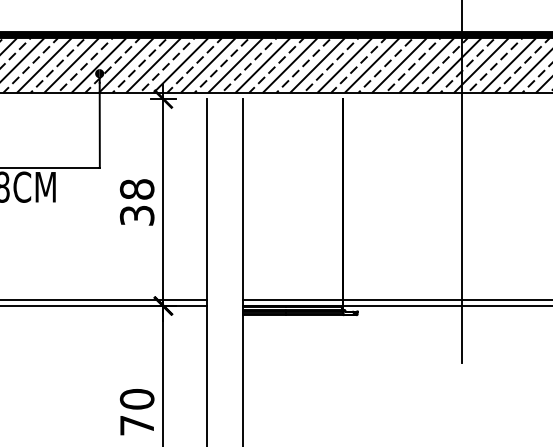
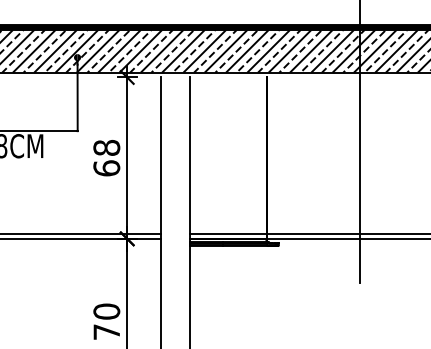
text: (136, 215) -> (106, 168), 38 -> 68

